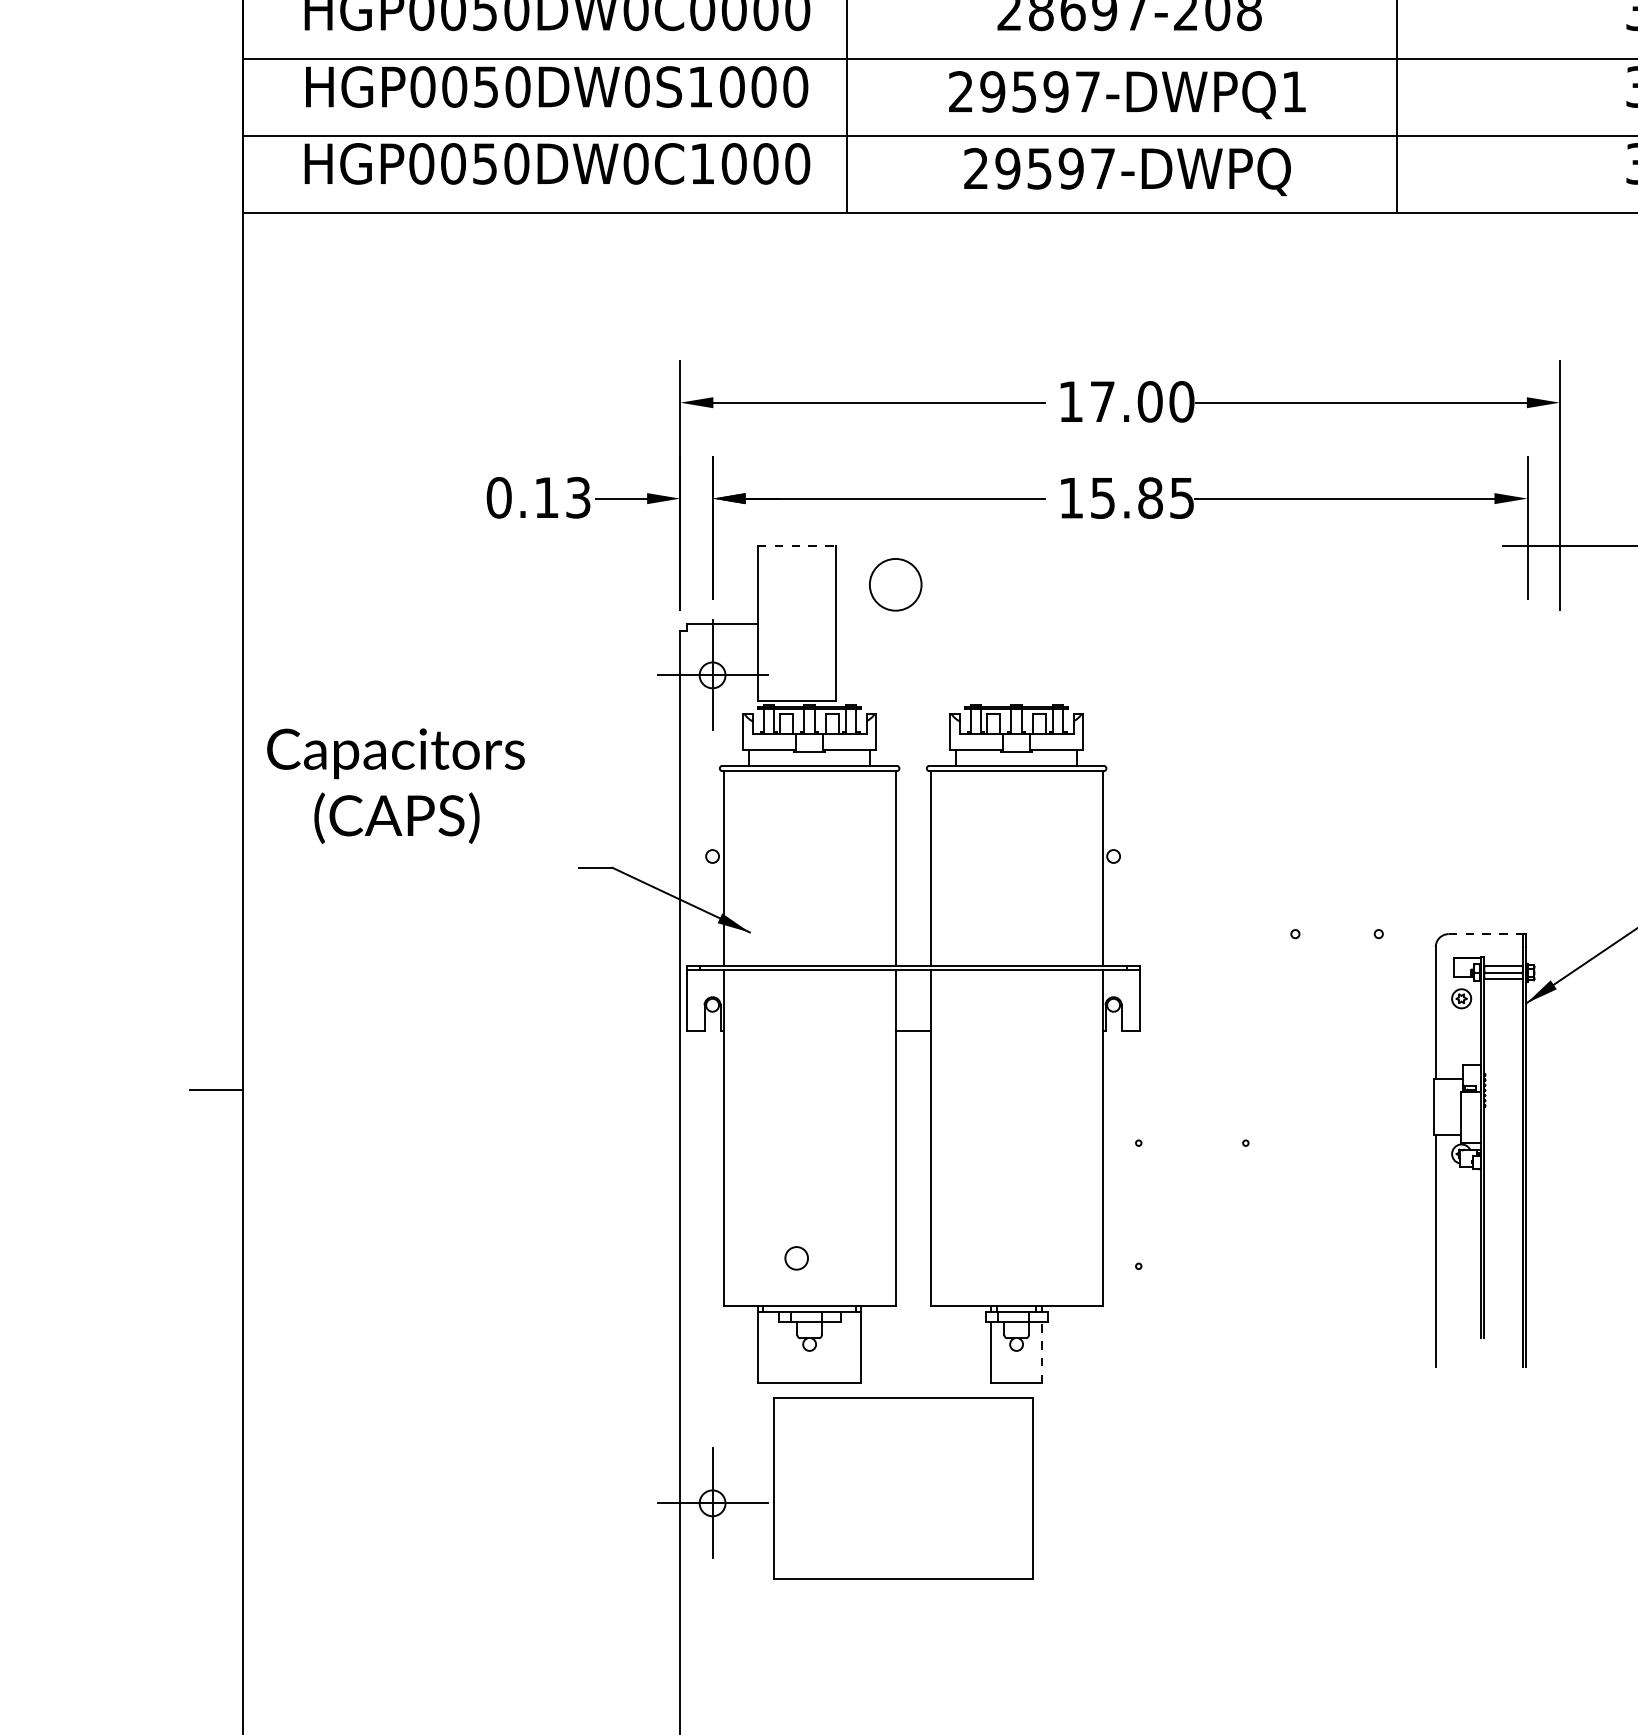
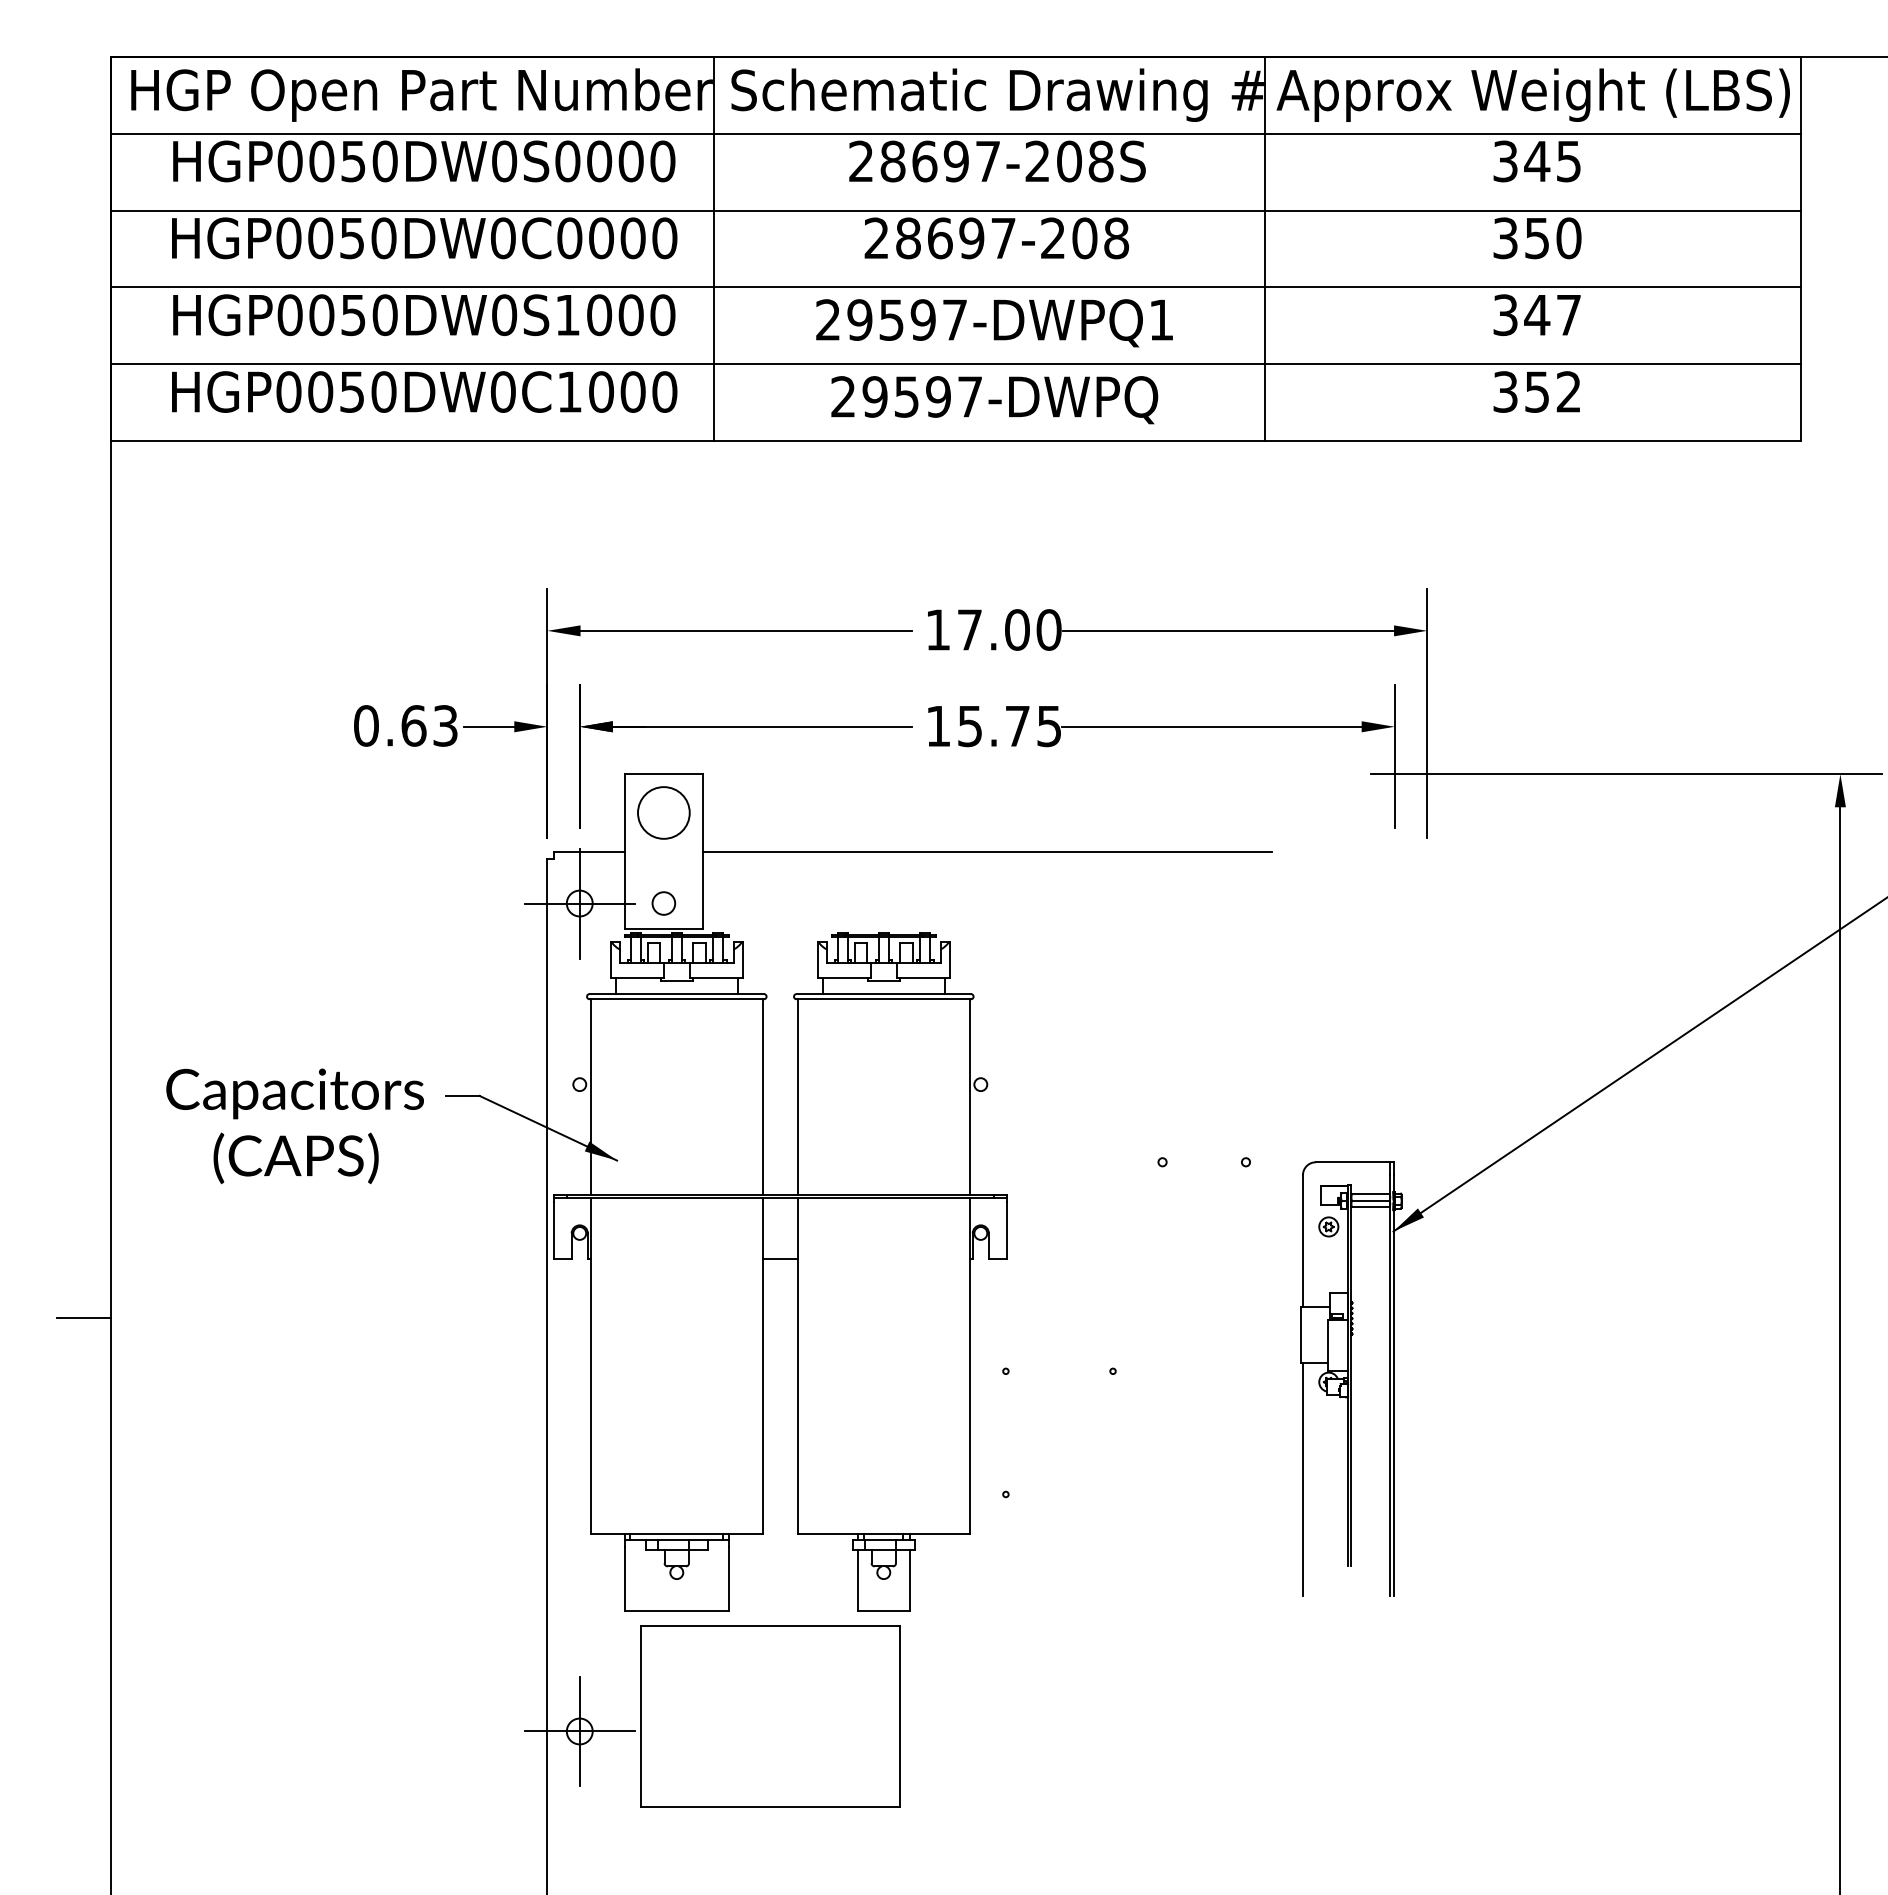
text: (546, 497) -> (413, 725), 0.13 -> 0.63
text: (1150, 498) -> (1017, 726), 15.85 -> 15.75
line: (796, 546) -> (663, 774), dashed -> solid
circle: (895, 584) -> (663, 812), moved
line: (1119, 623) -> (986, 851), added
text: (395, 786) -> (294, 1126), moved
line: (1484, 934) -> (1351, 1162), dashed -> solid
circle: (796, 1258) -> (663, 903), moved
line: (1042, 1352) -> (909, 1580), dashed -> solid

